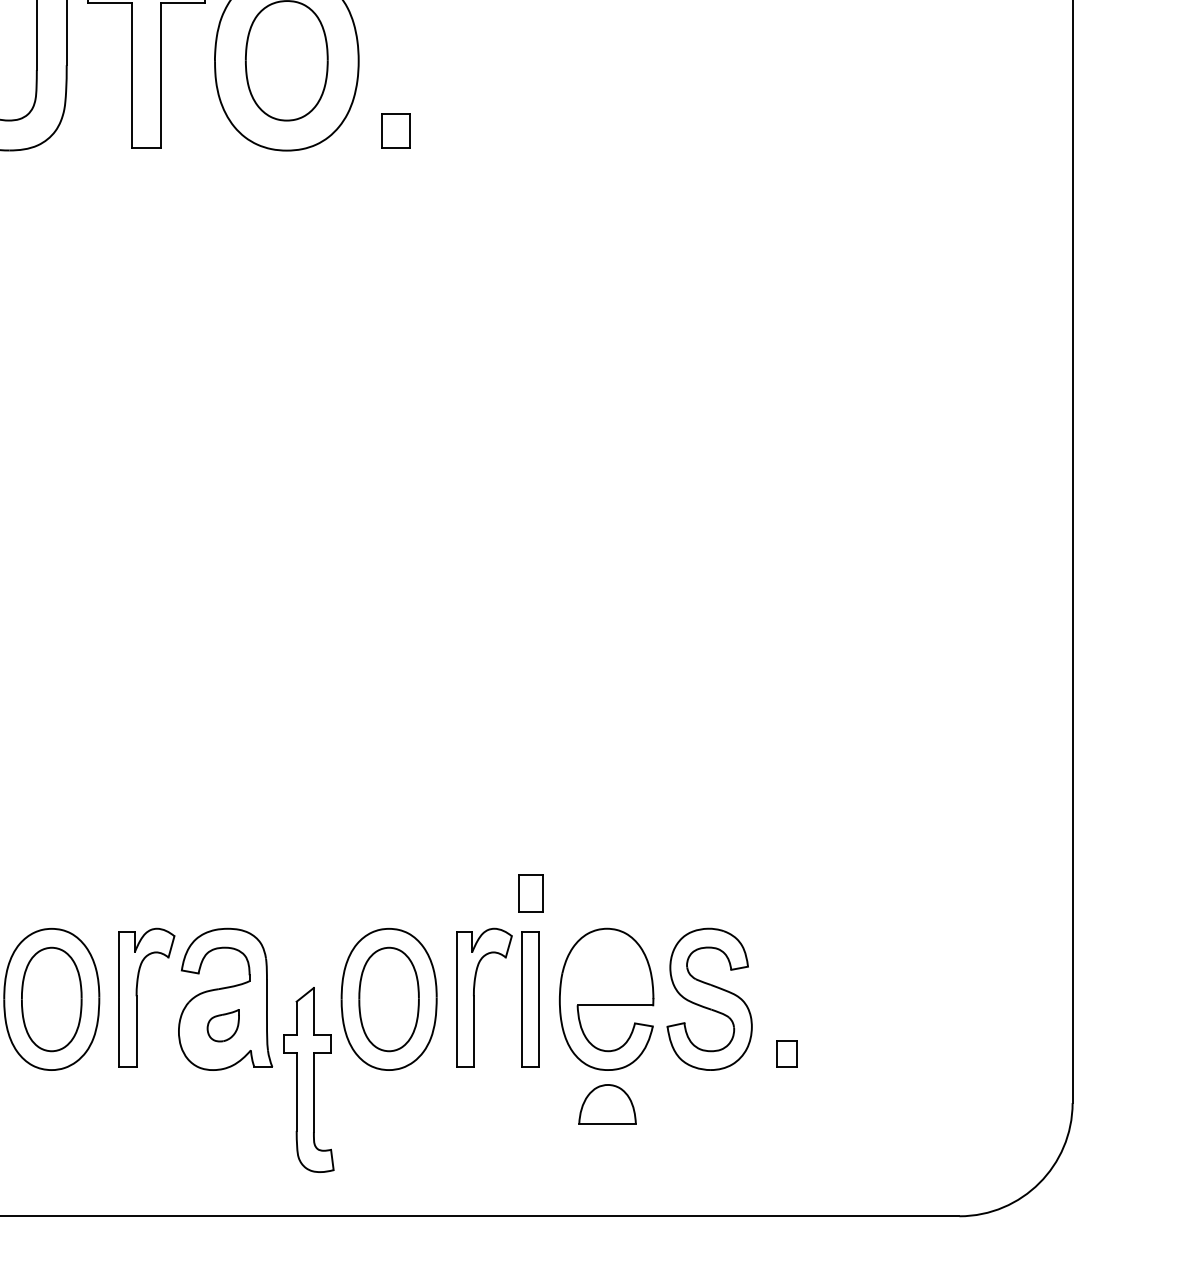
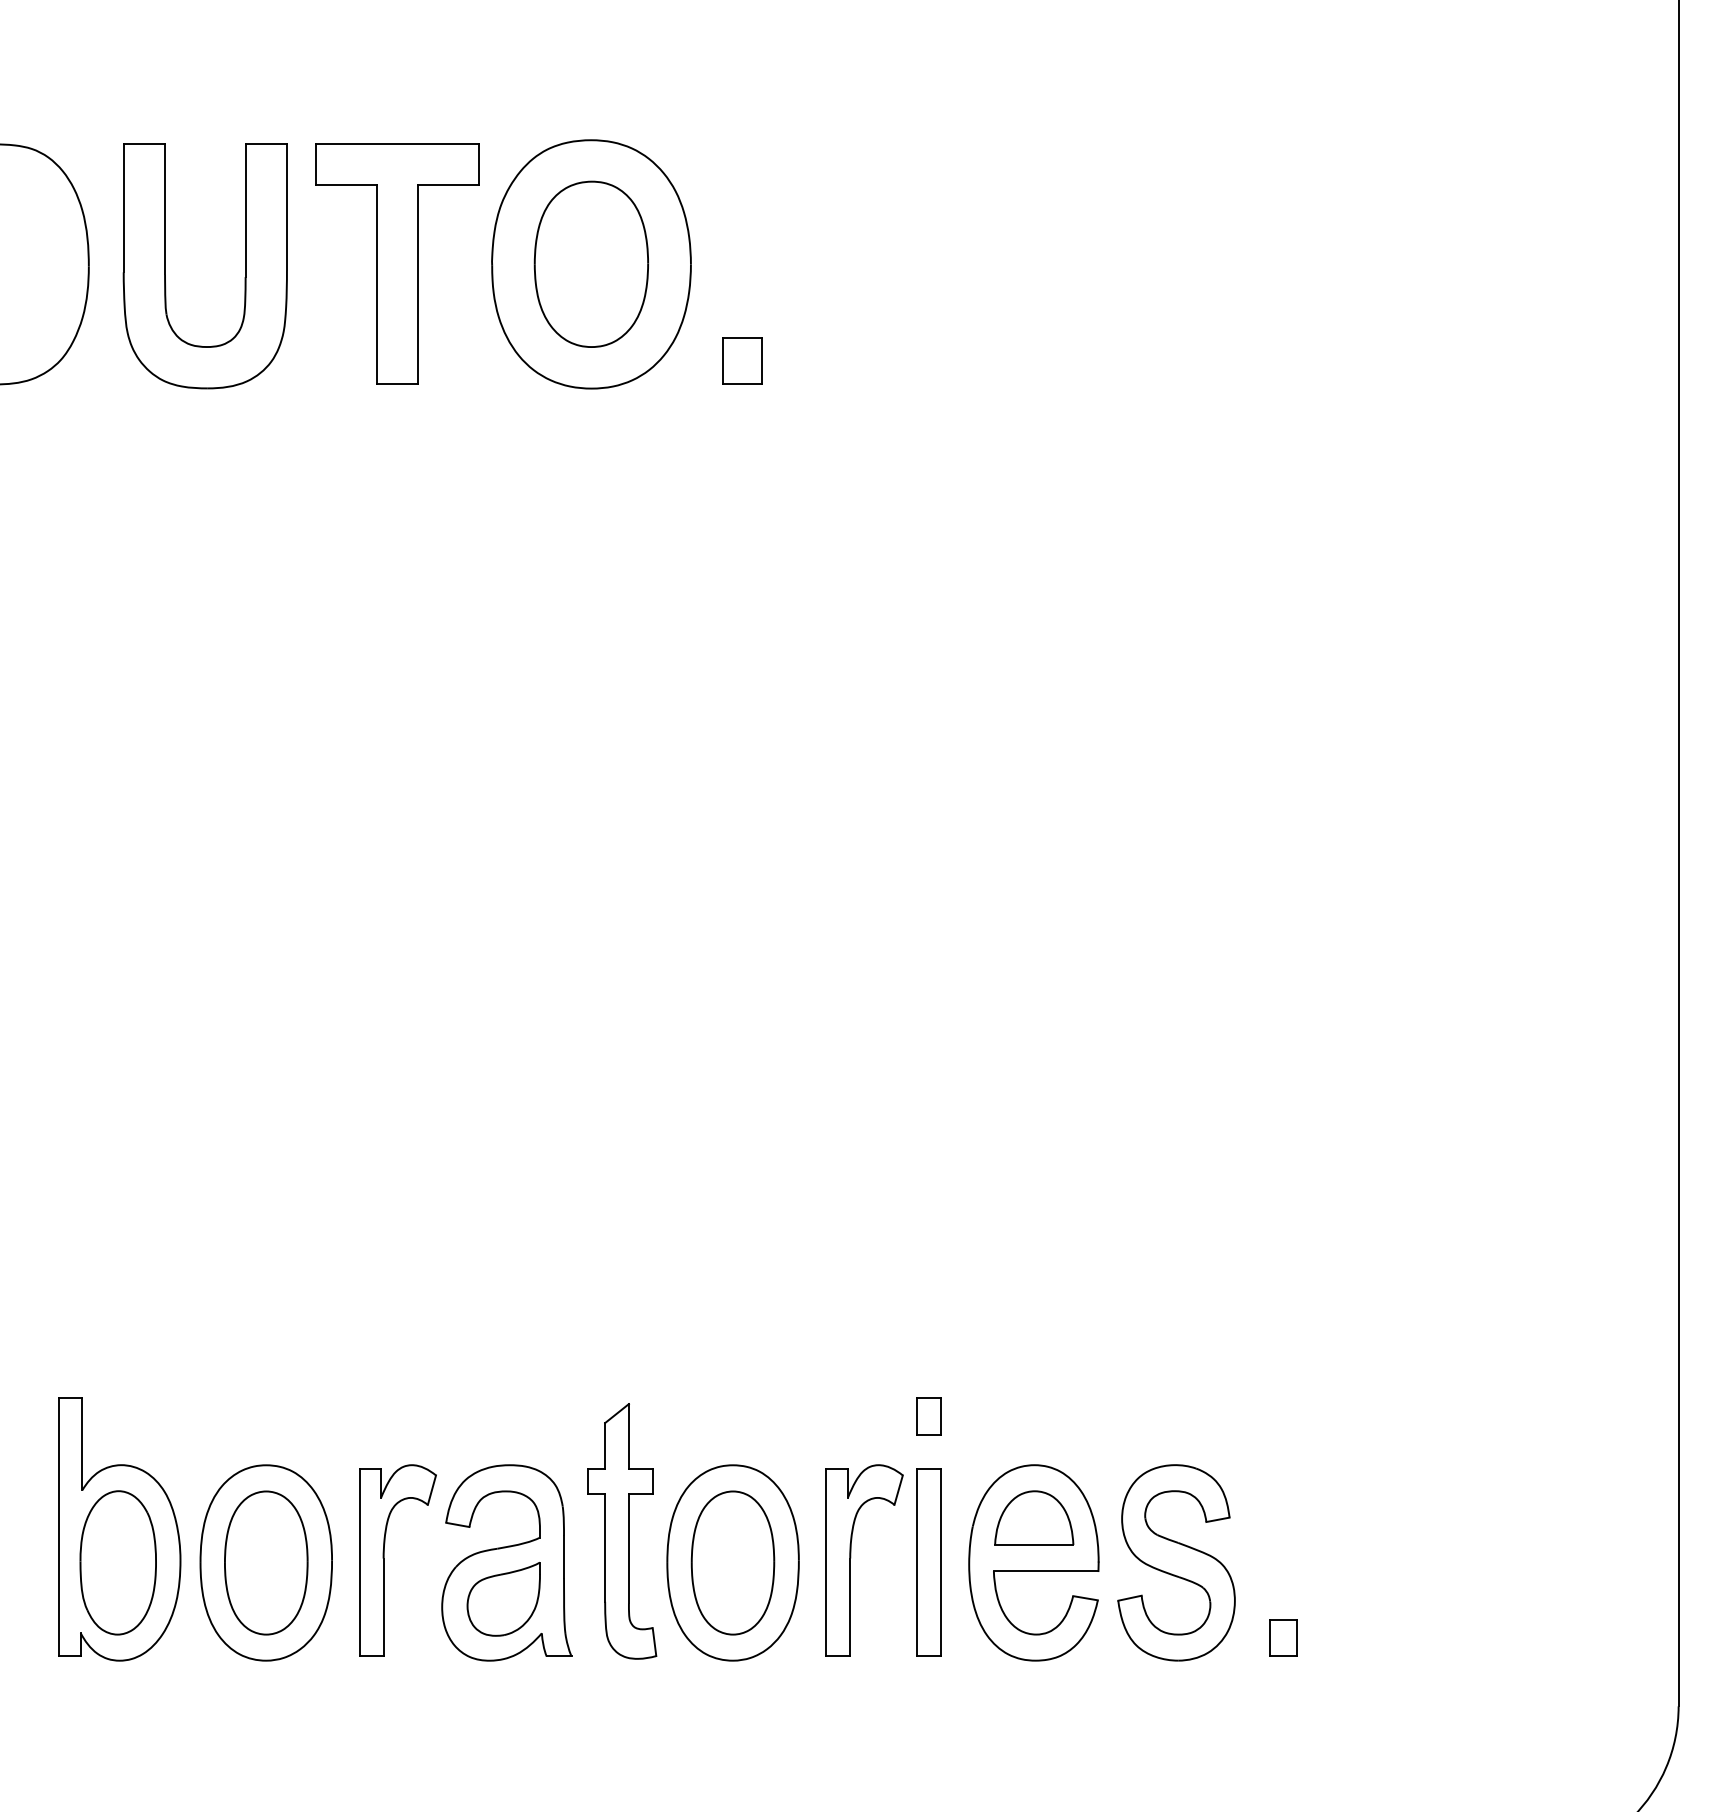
part: (530, 893) -> (928, 1416), size x0.71
part: (223, 1025) -> (503, 1598), size x1.67
part: (309, 1080) -> (622, 1531), moved
part: (607, 1103) -> (1034, 1517), moved

